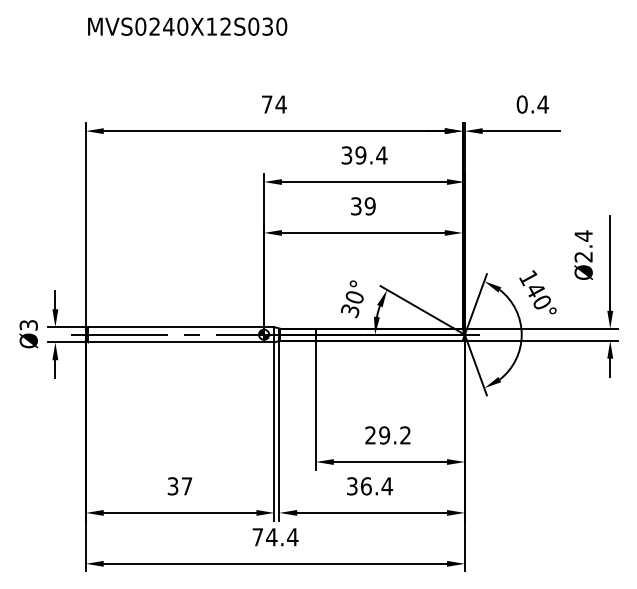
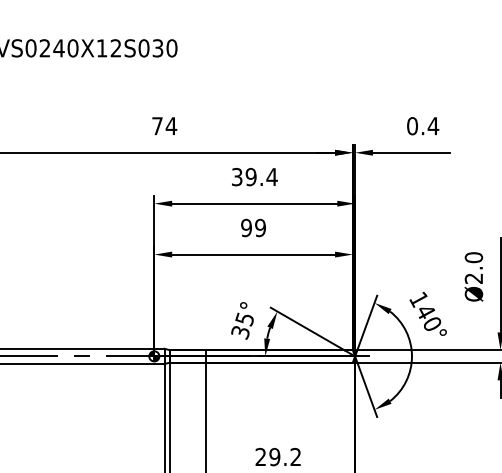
text: (355, 206) -> (245, 228), 39 -> 99
text: (583, 235) -> (473, 257), Ø2.4 -> Ø2.0
text: (354, 297) -> (244, 319), 30° -> 35°

